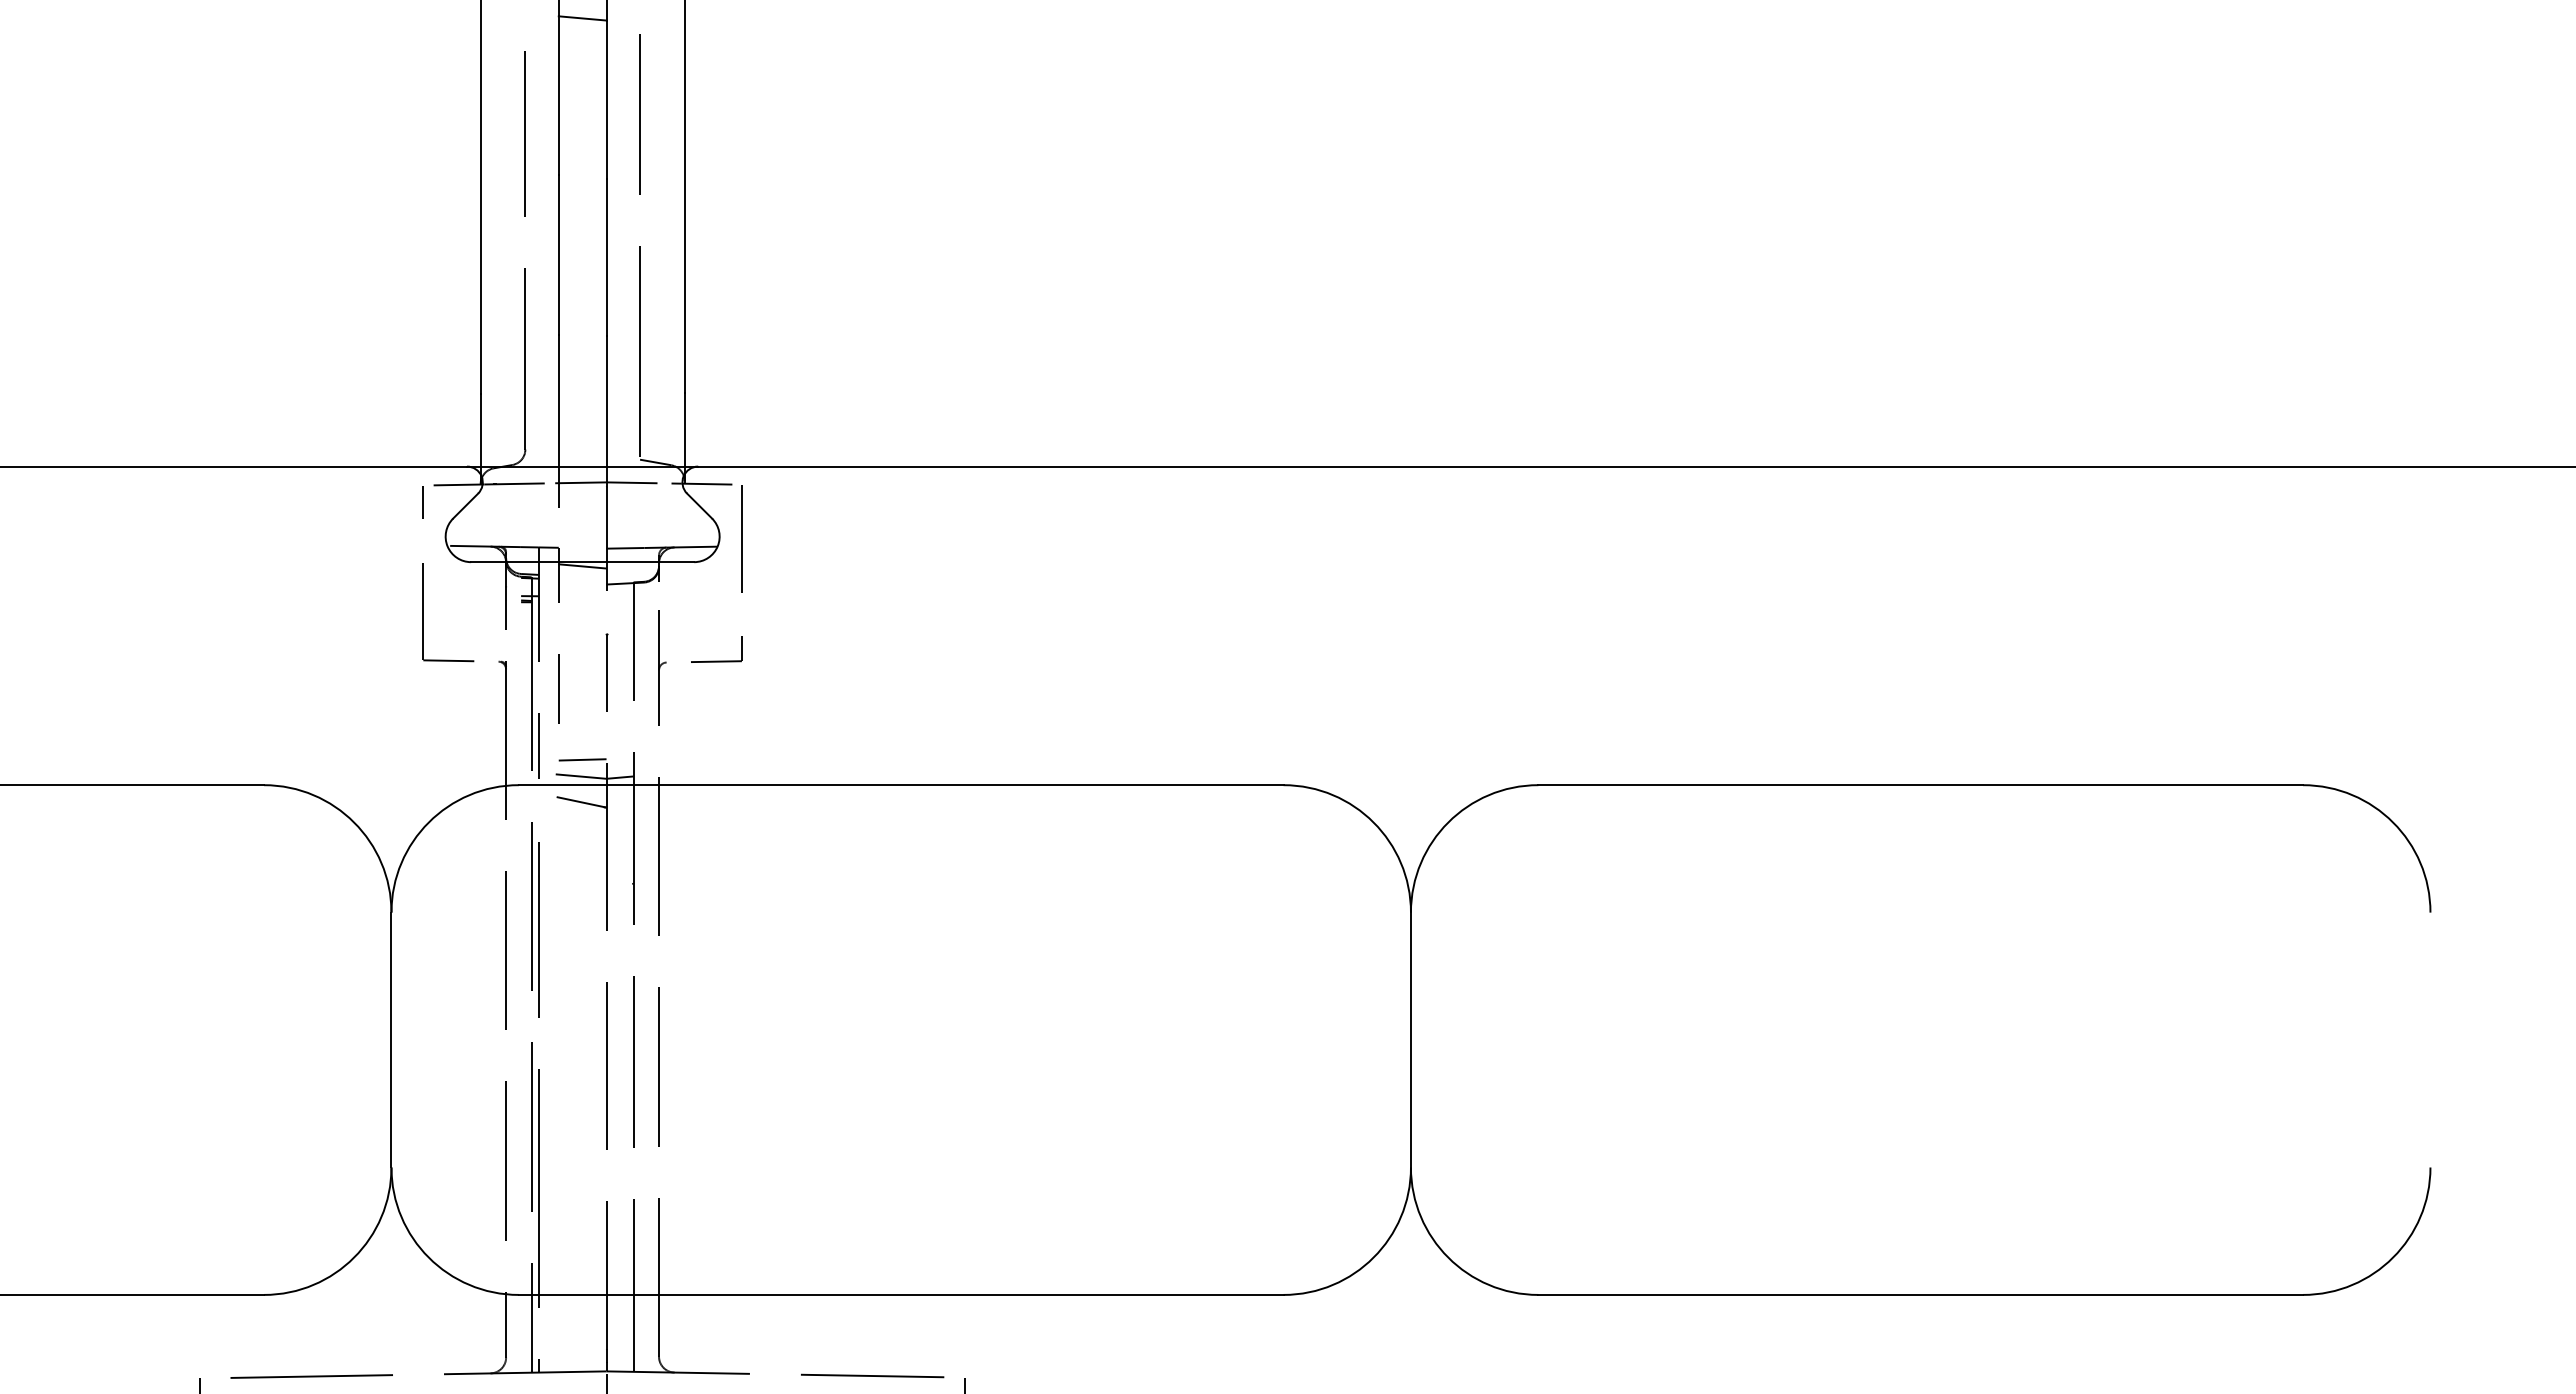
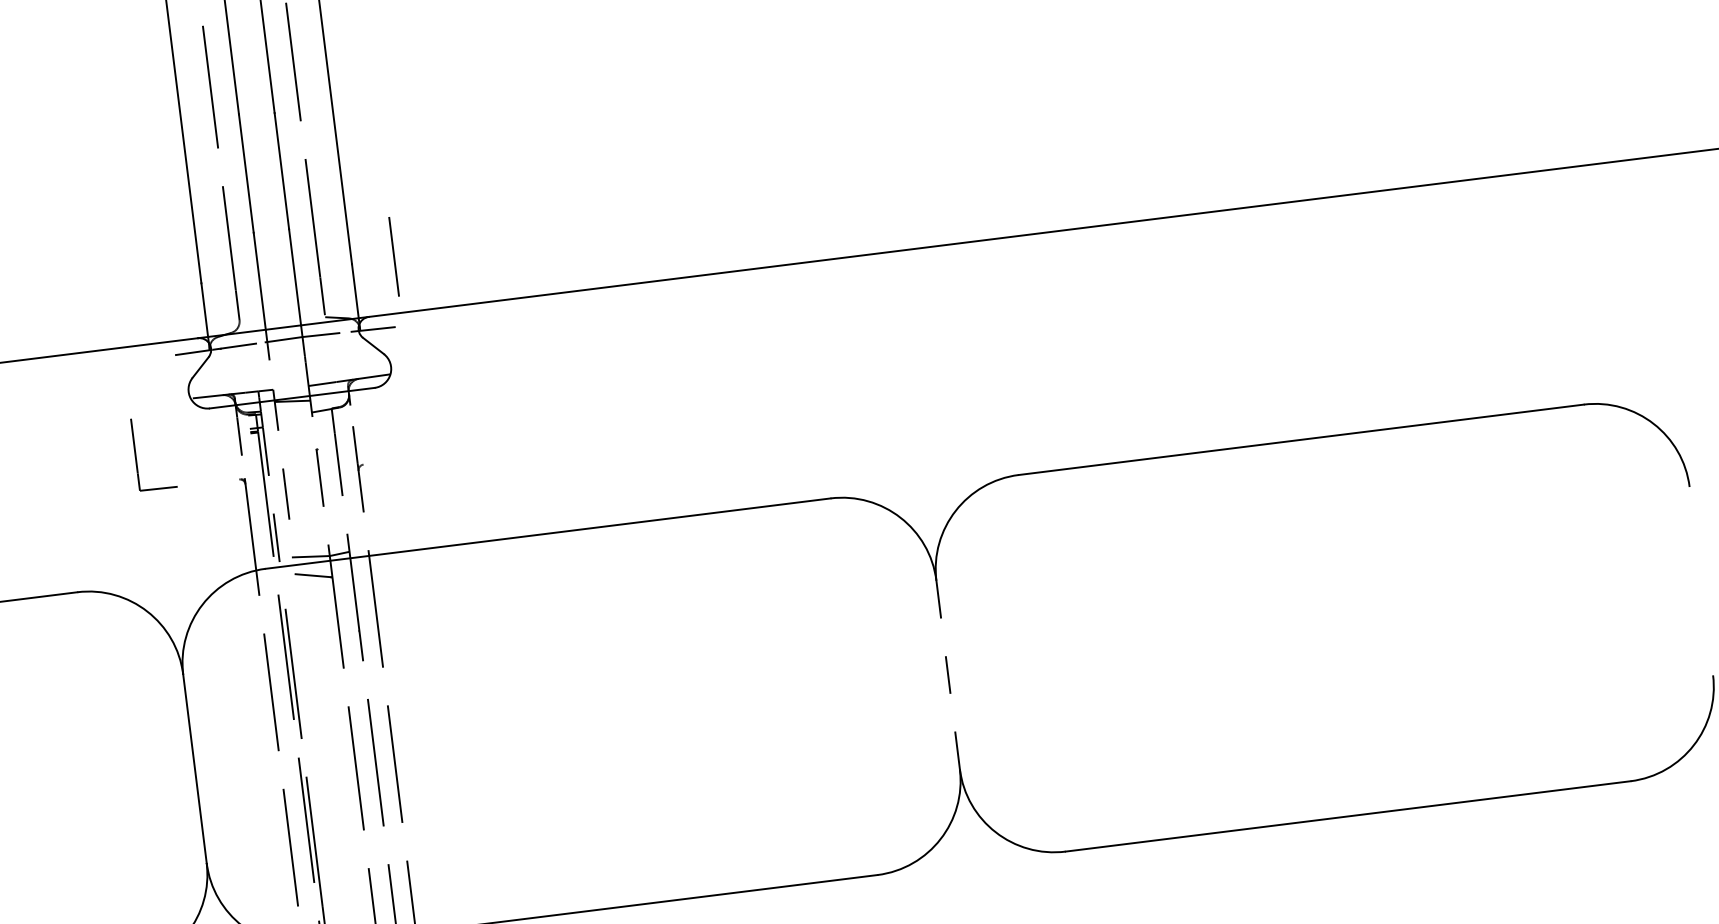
line: (423, 502) -> (169, 368), removed
line: (741, 538) -> (393, 256), moved
part: (423, 612) -> (135, 455), moved
part: (716, 660) -> (400, 458), removed
line: (582, 759) -> (310, 543), removed
line: (1410, 1039) -> (947, 674), solid -> dashed

